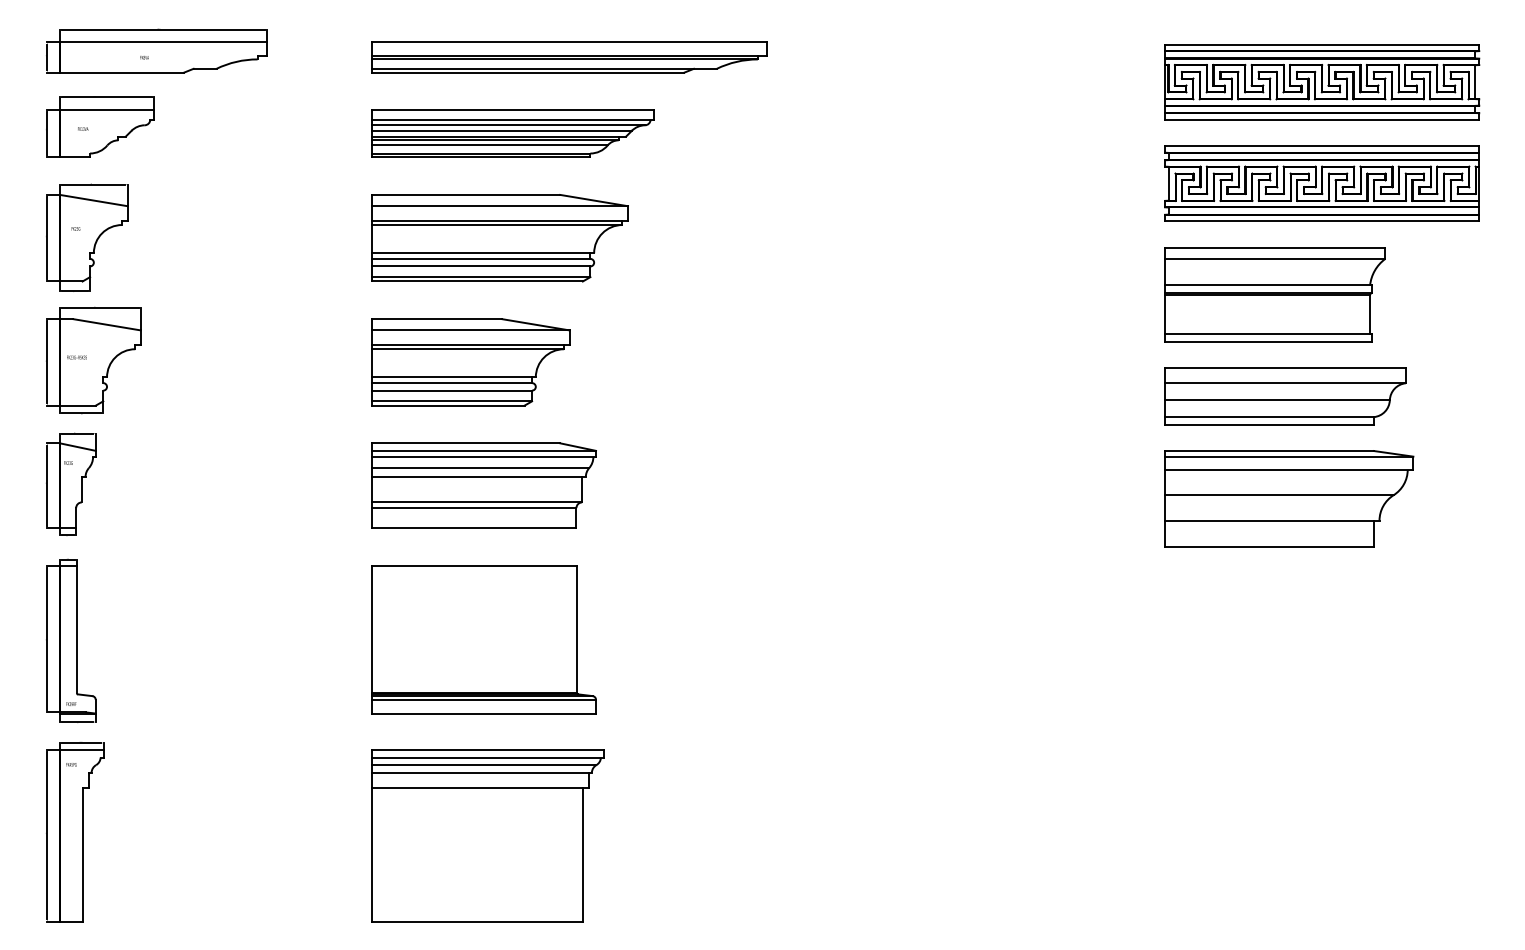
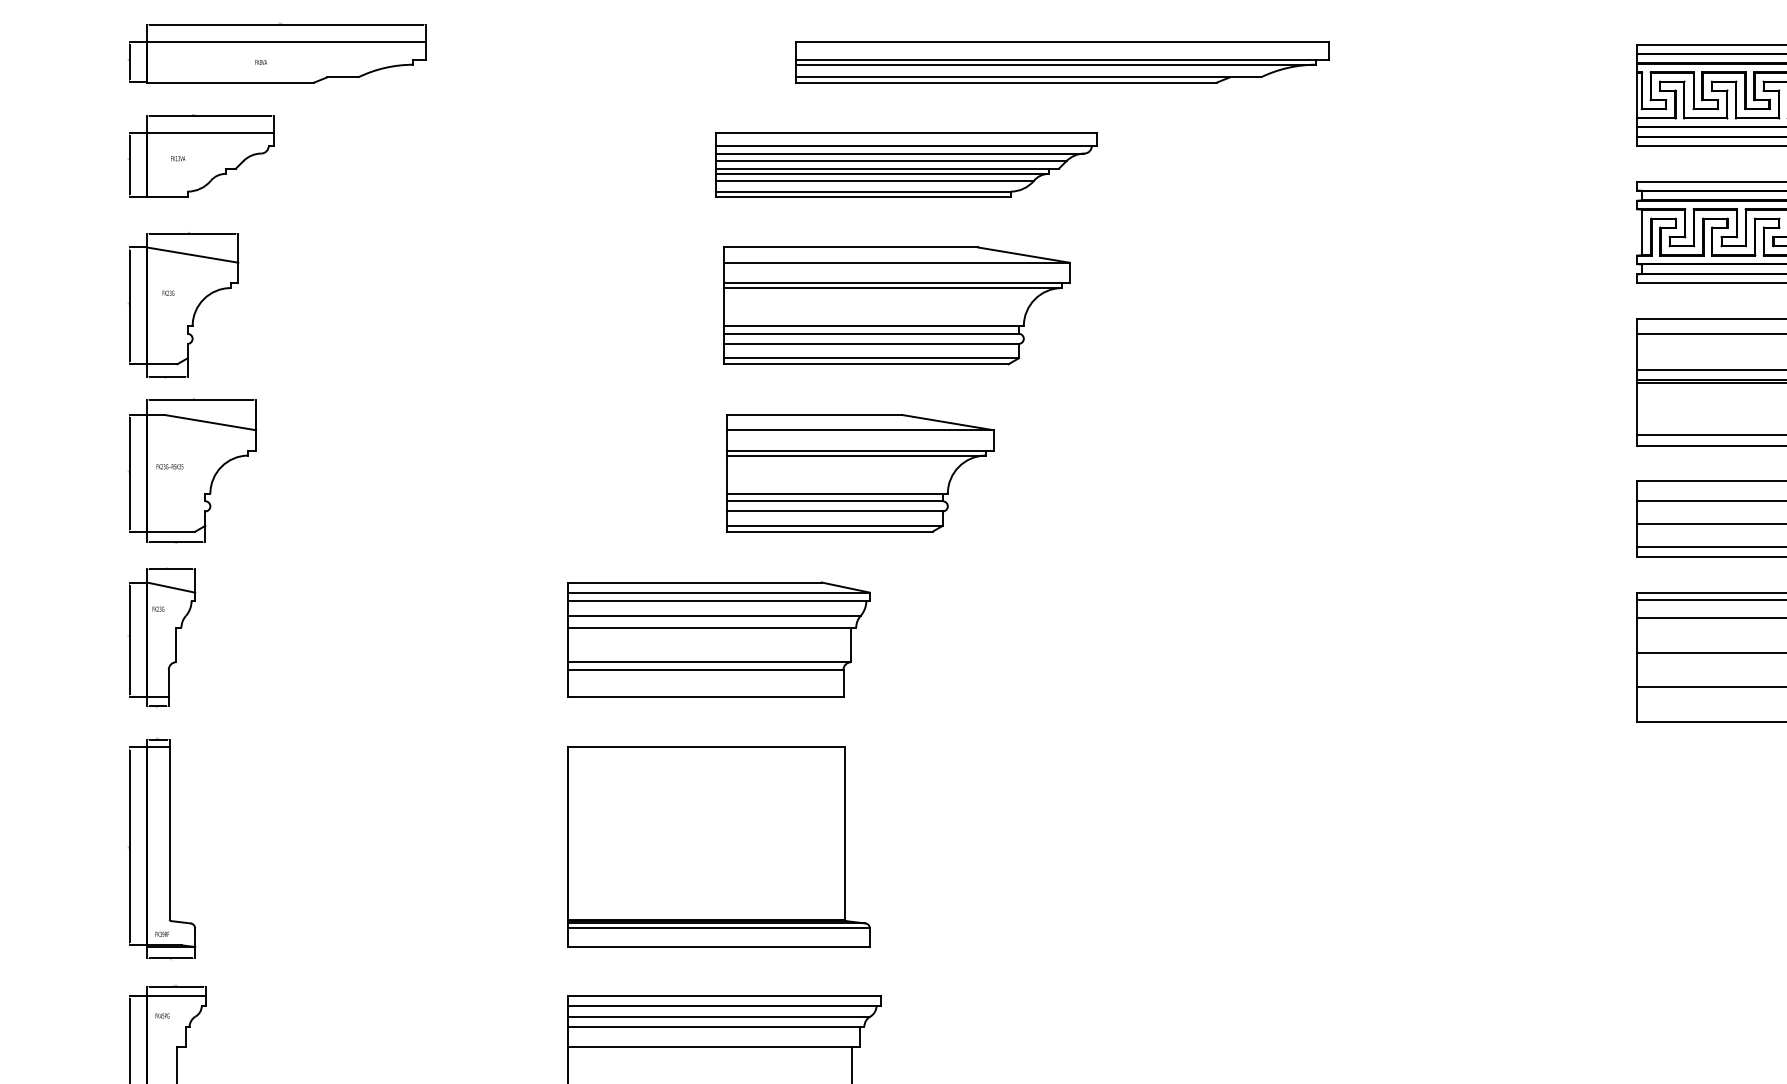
part: (569, 57) -> (1062, 62), moved
part: (512, 133) -> (905, 164), moved
part: (499, 238) -> (896, 306), moved
part: (470, 362) -> (859, 473), moved

